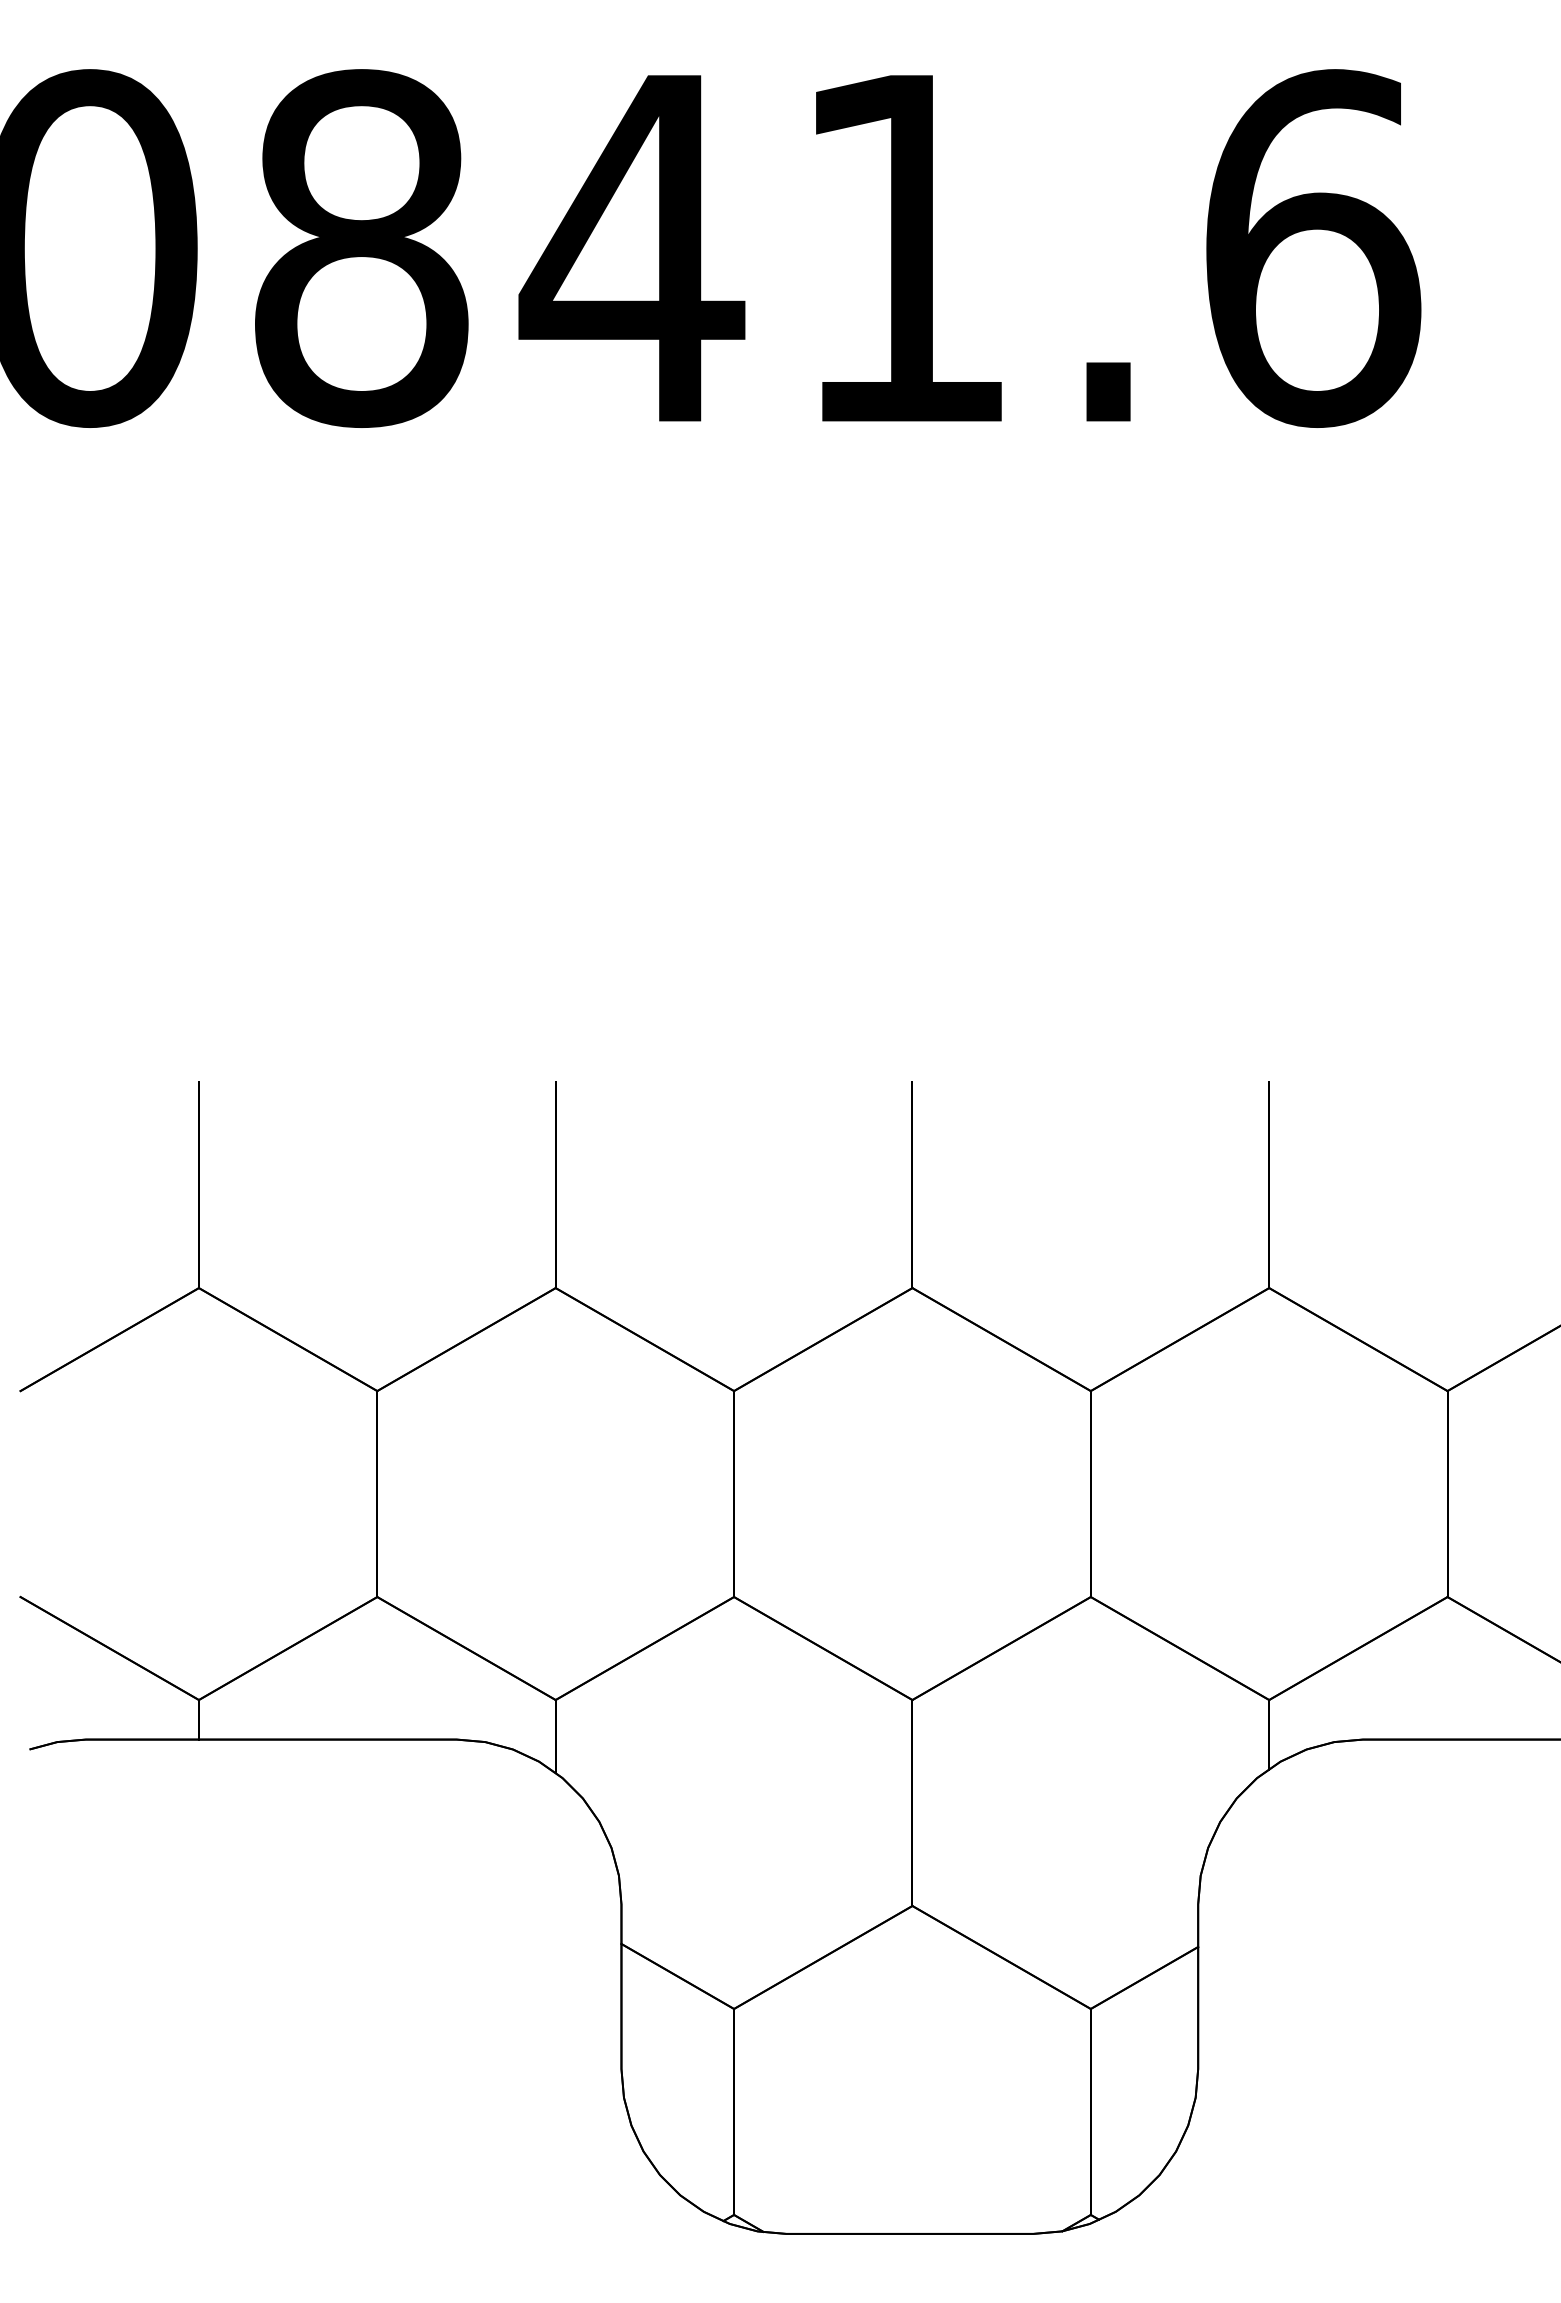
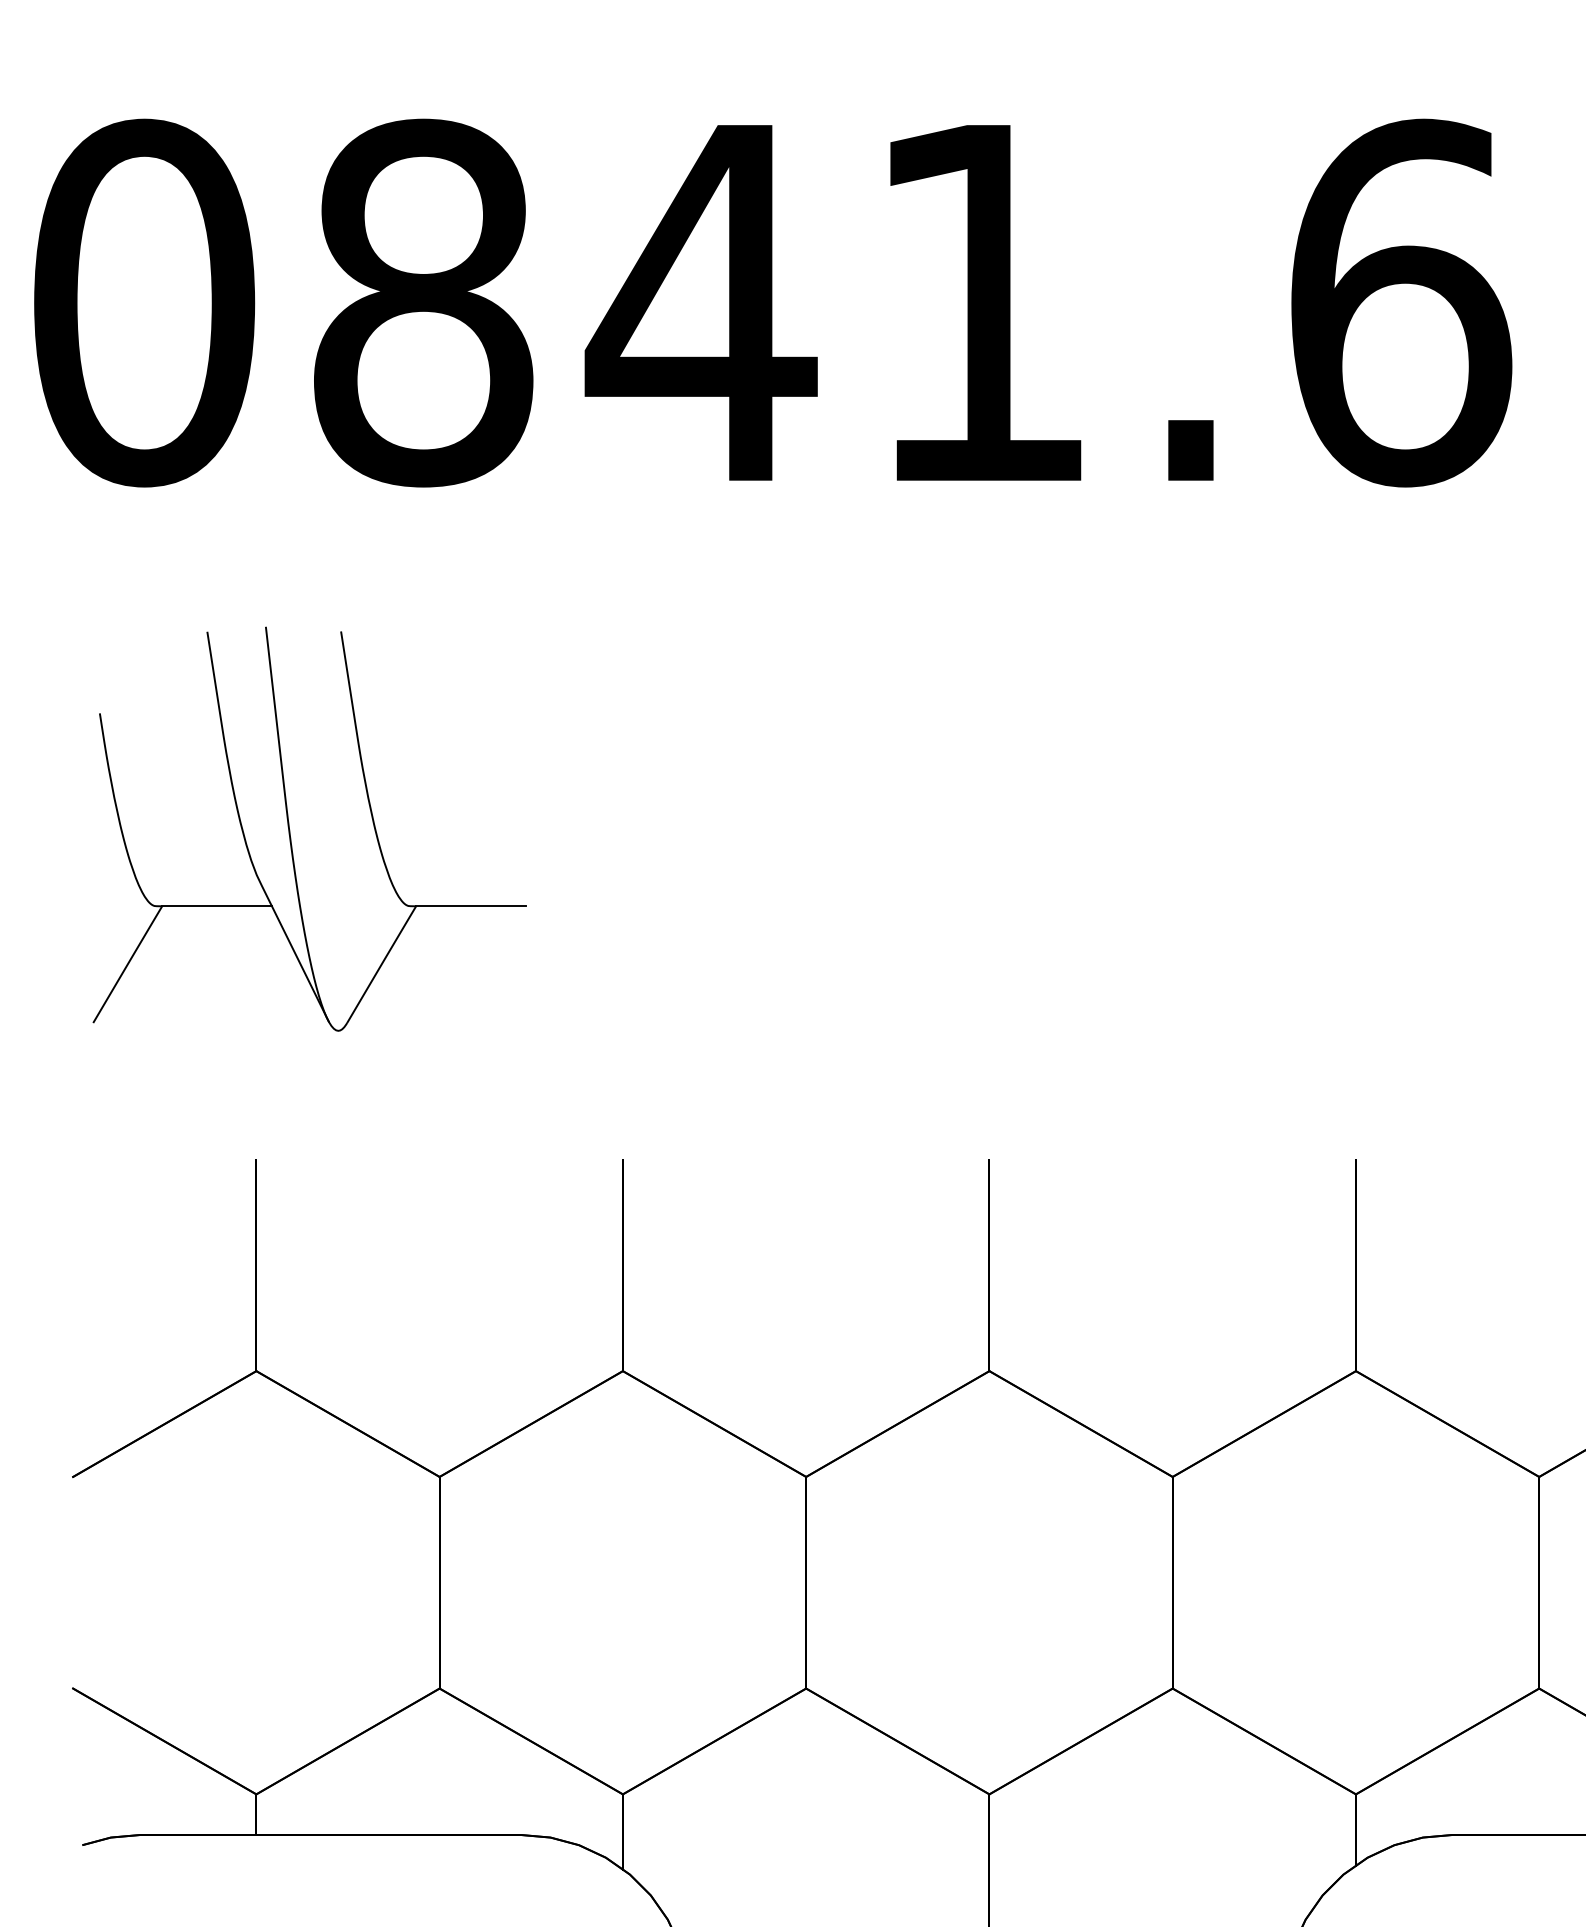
part: (232, 763) -> (290, 832), added

